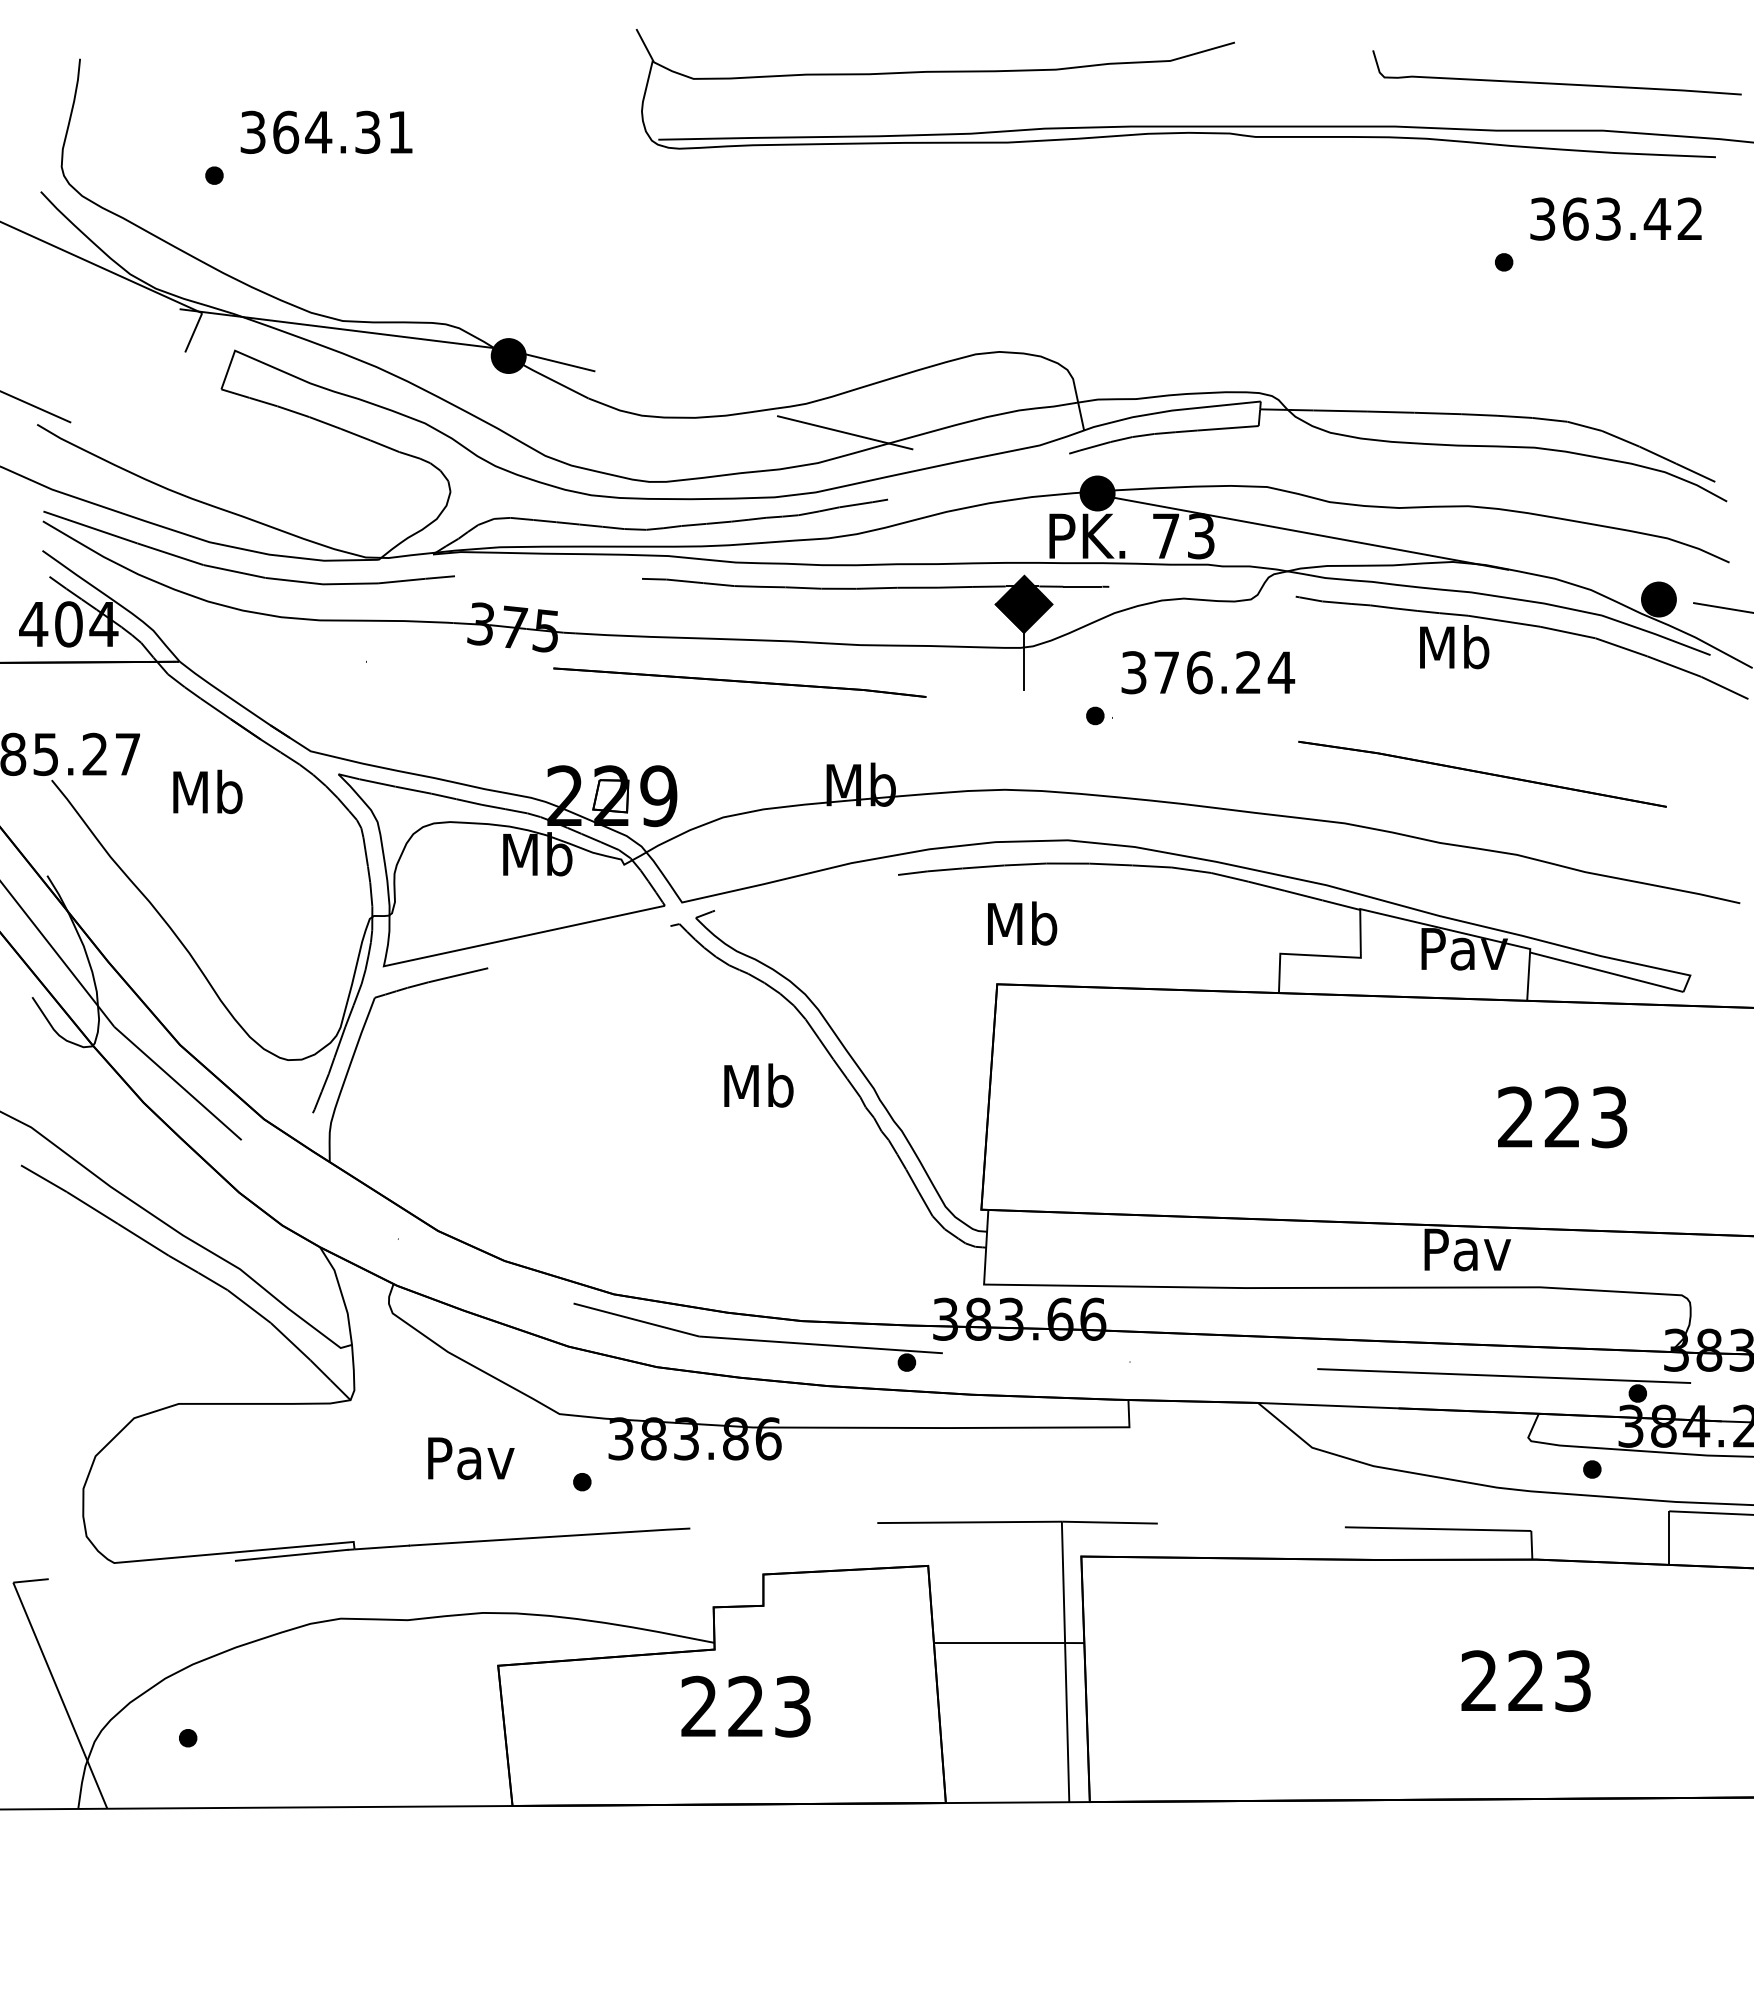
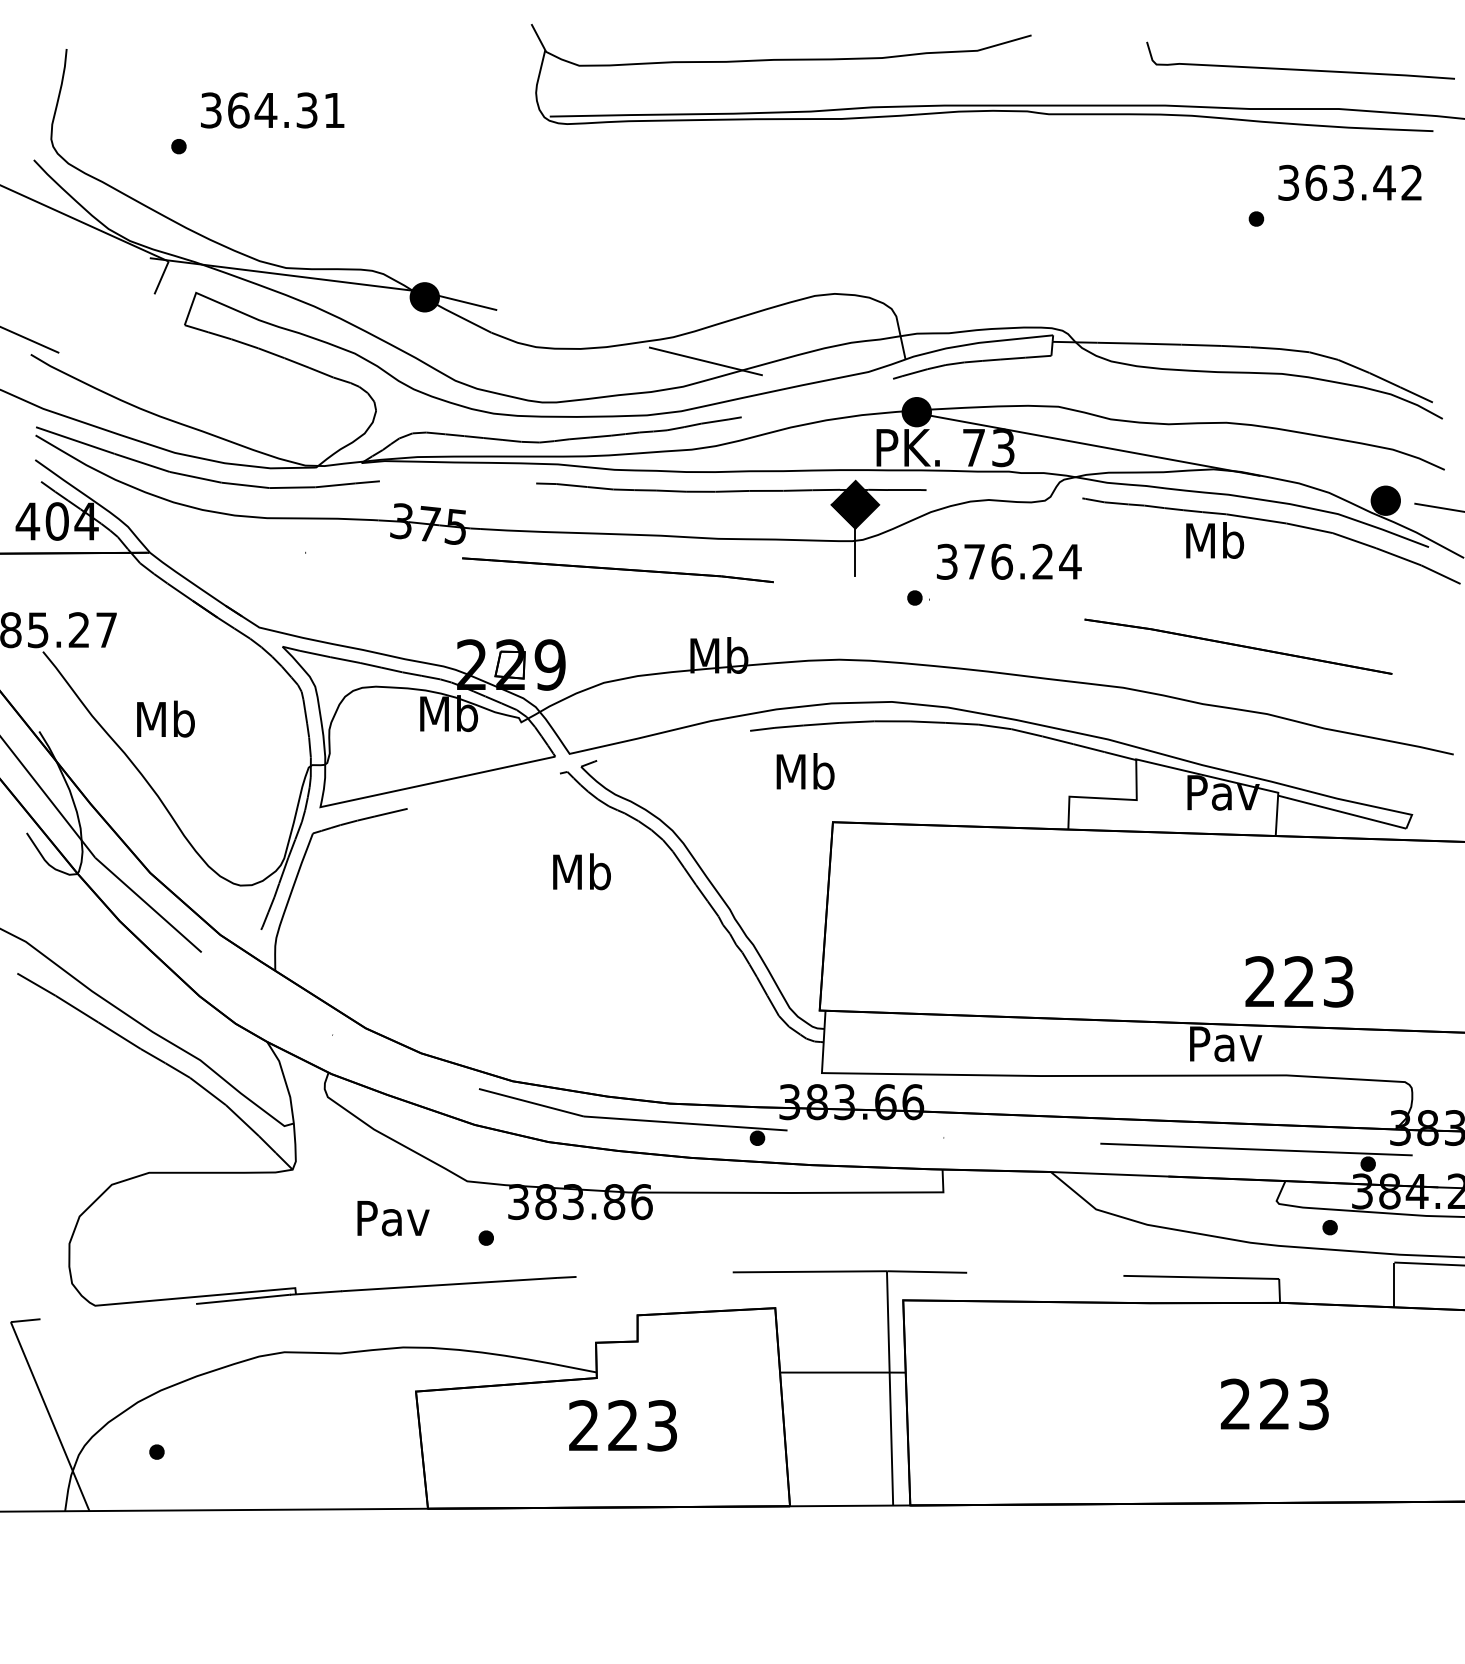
text: (207, 791) -> (165, 718), moved
text: (1022, 923) -> (805, 771), moved
text: (758, 1085) -> (581, 871), moved
text: (1562, 1117) -> (1299, 981), moved

